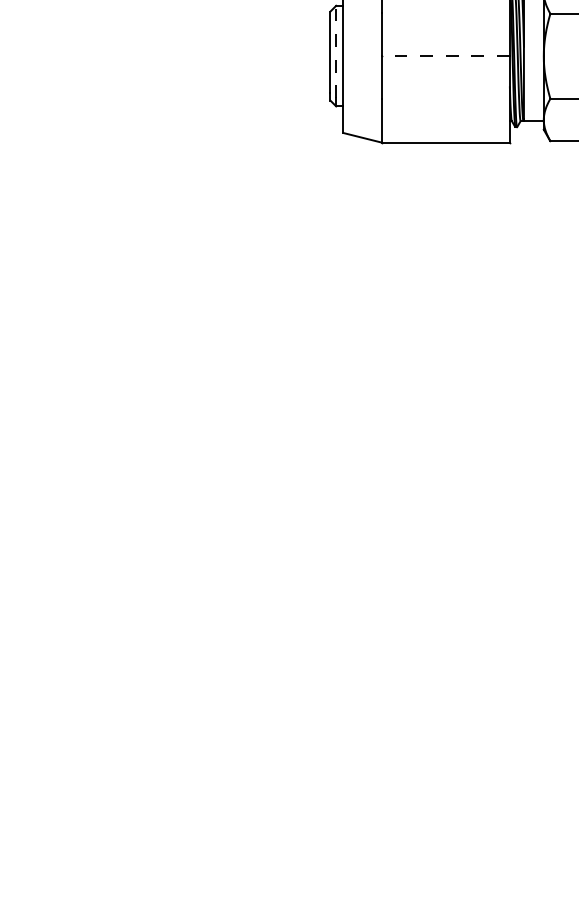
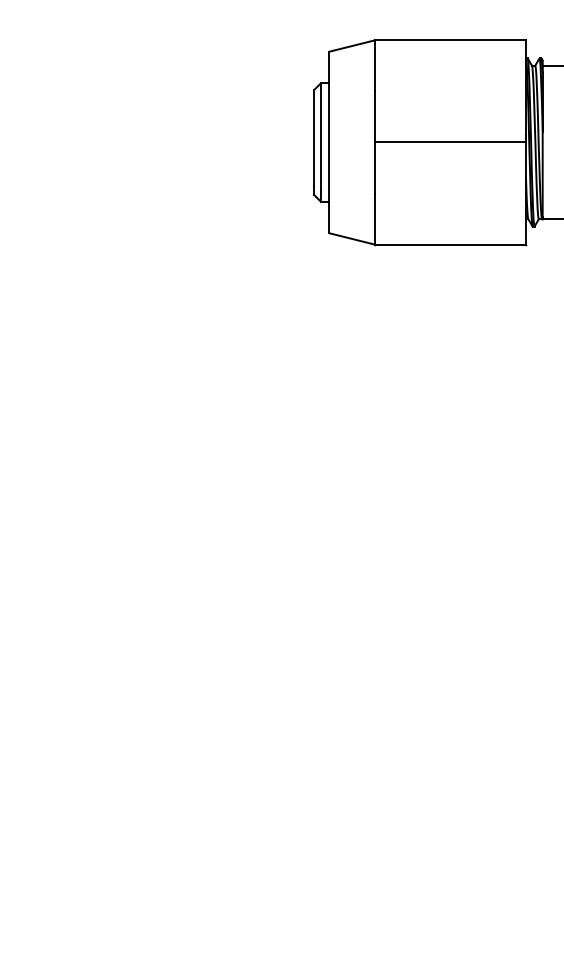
line: (336, 51) -> (321, 137), dashed -> solid
line: (445, 56) -> (450, 142), dashed -> solid

